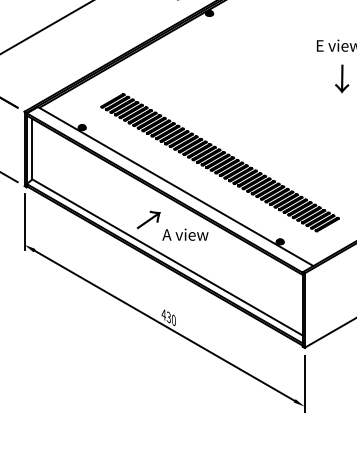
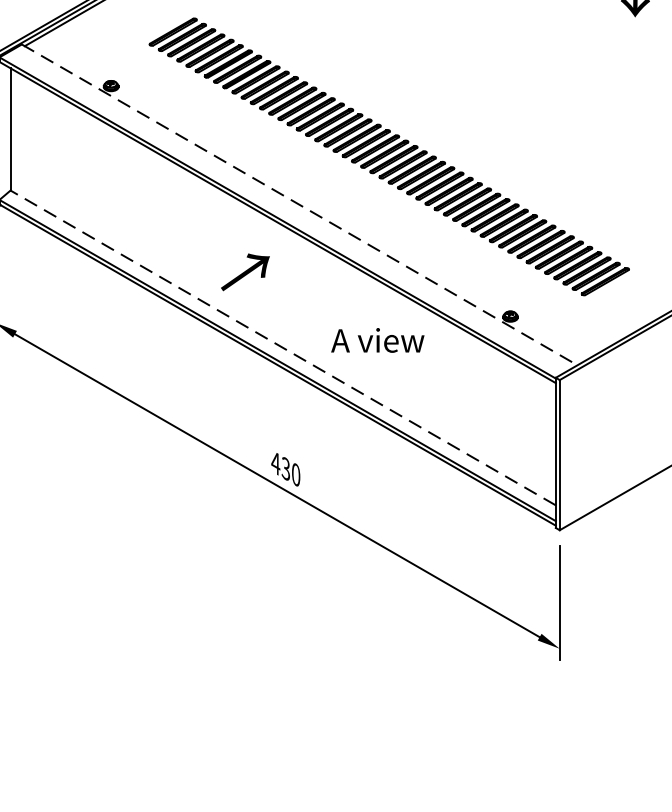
line: (176, 186) -> (301, 204), solid -> dashed
text: (185, 234) -> (377, 339), moved
line: (167, 257) -> (283, 348), solid -> dashed

